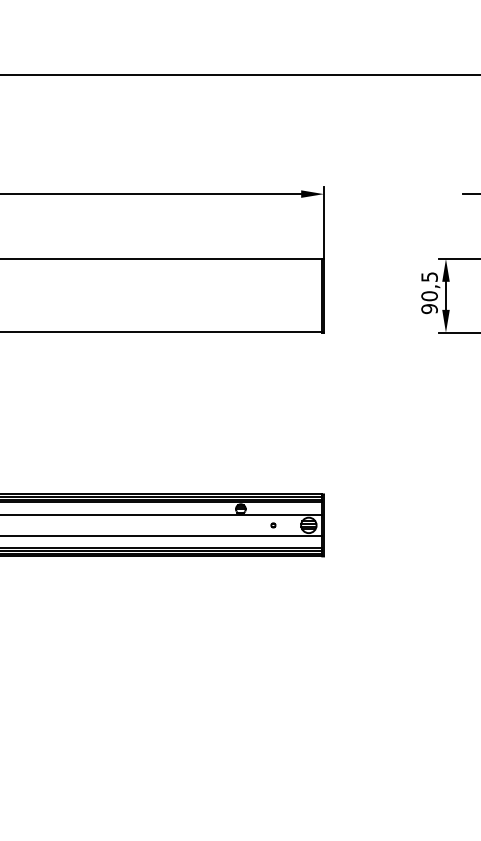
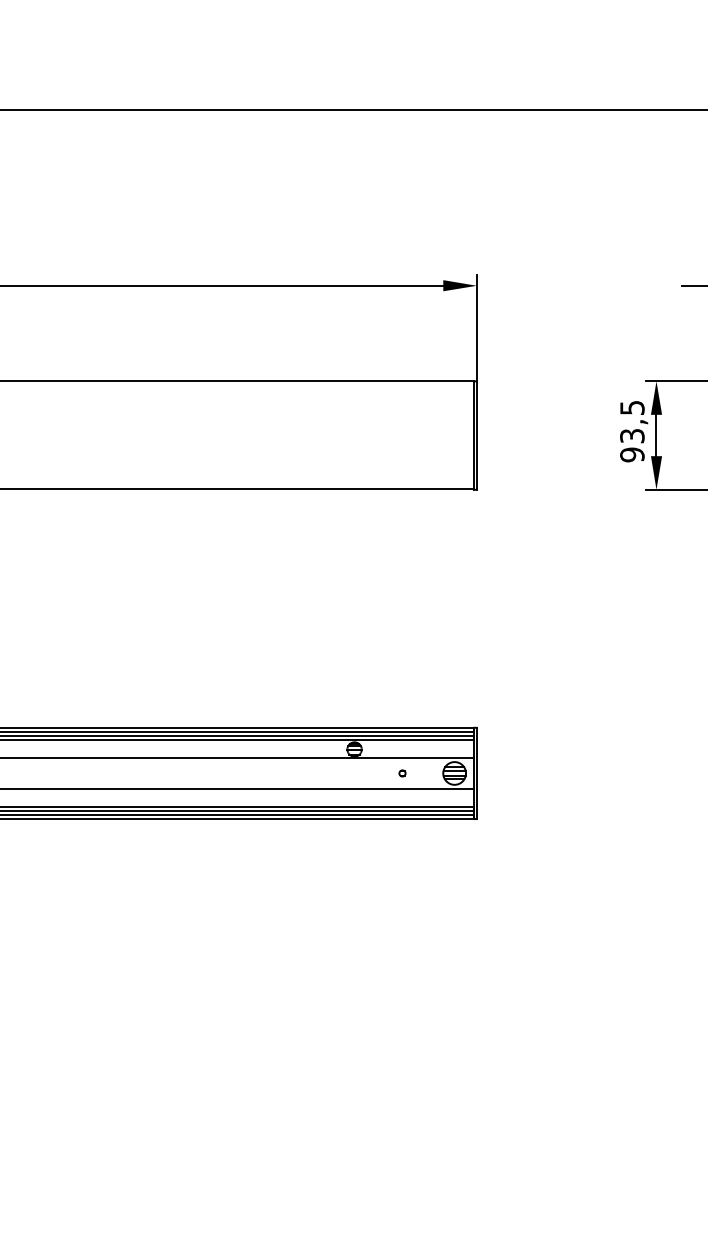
text: (429, 296) -> (632, 436), 90,5 -> 93,5

